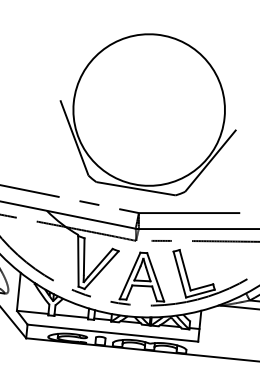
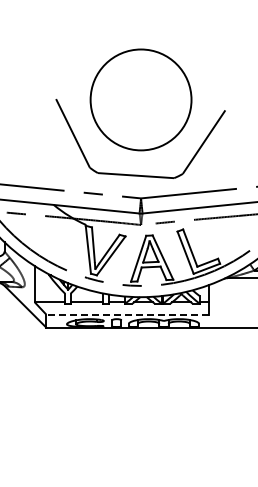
circle: (149, 109) -> (141, 99), size x0.7
line: (112, 333) -> (127, 314), solid -> dashed

